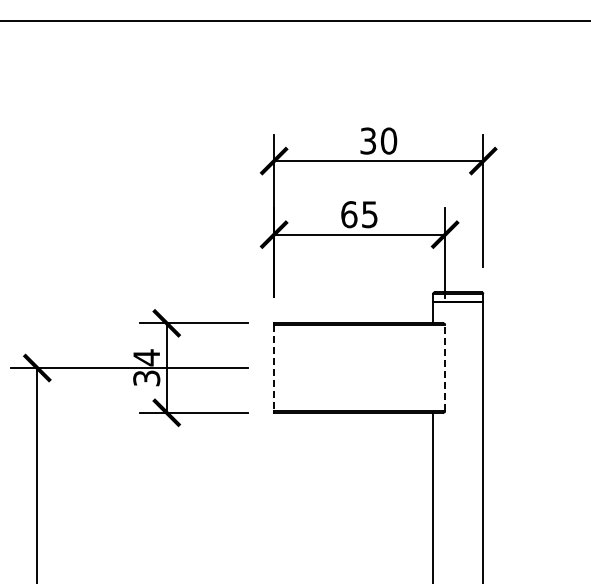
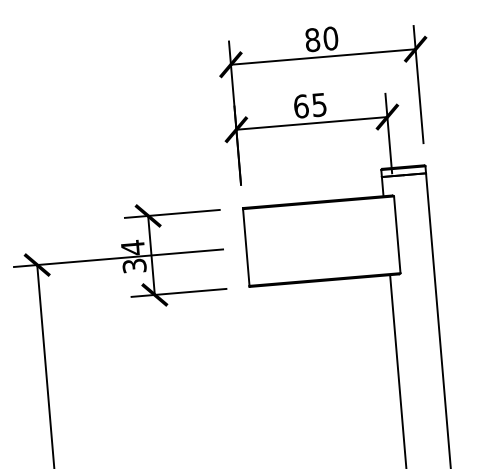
text: (368, 140) -> (312, 39), 30 -> 80
line: (445, 367) -> (397, 234), dashed -> solid
line: (274, 368) -> (246, 247), dashed -> solid

